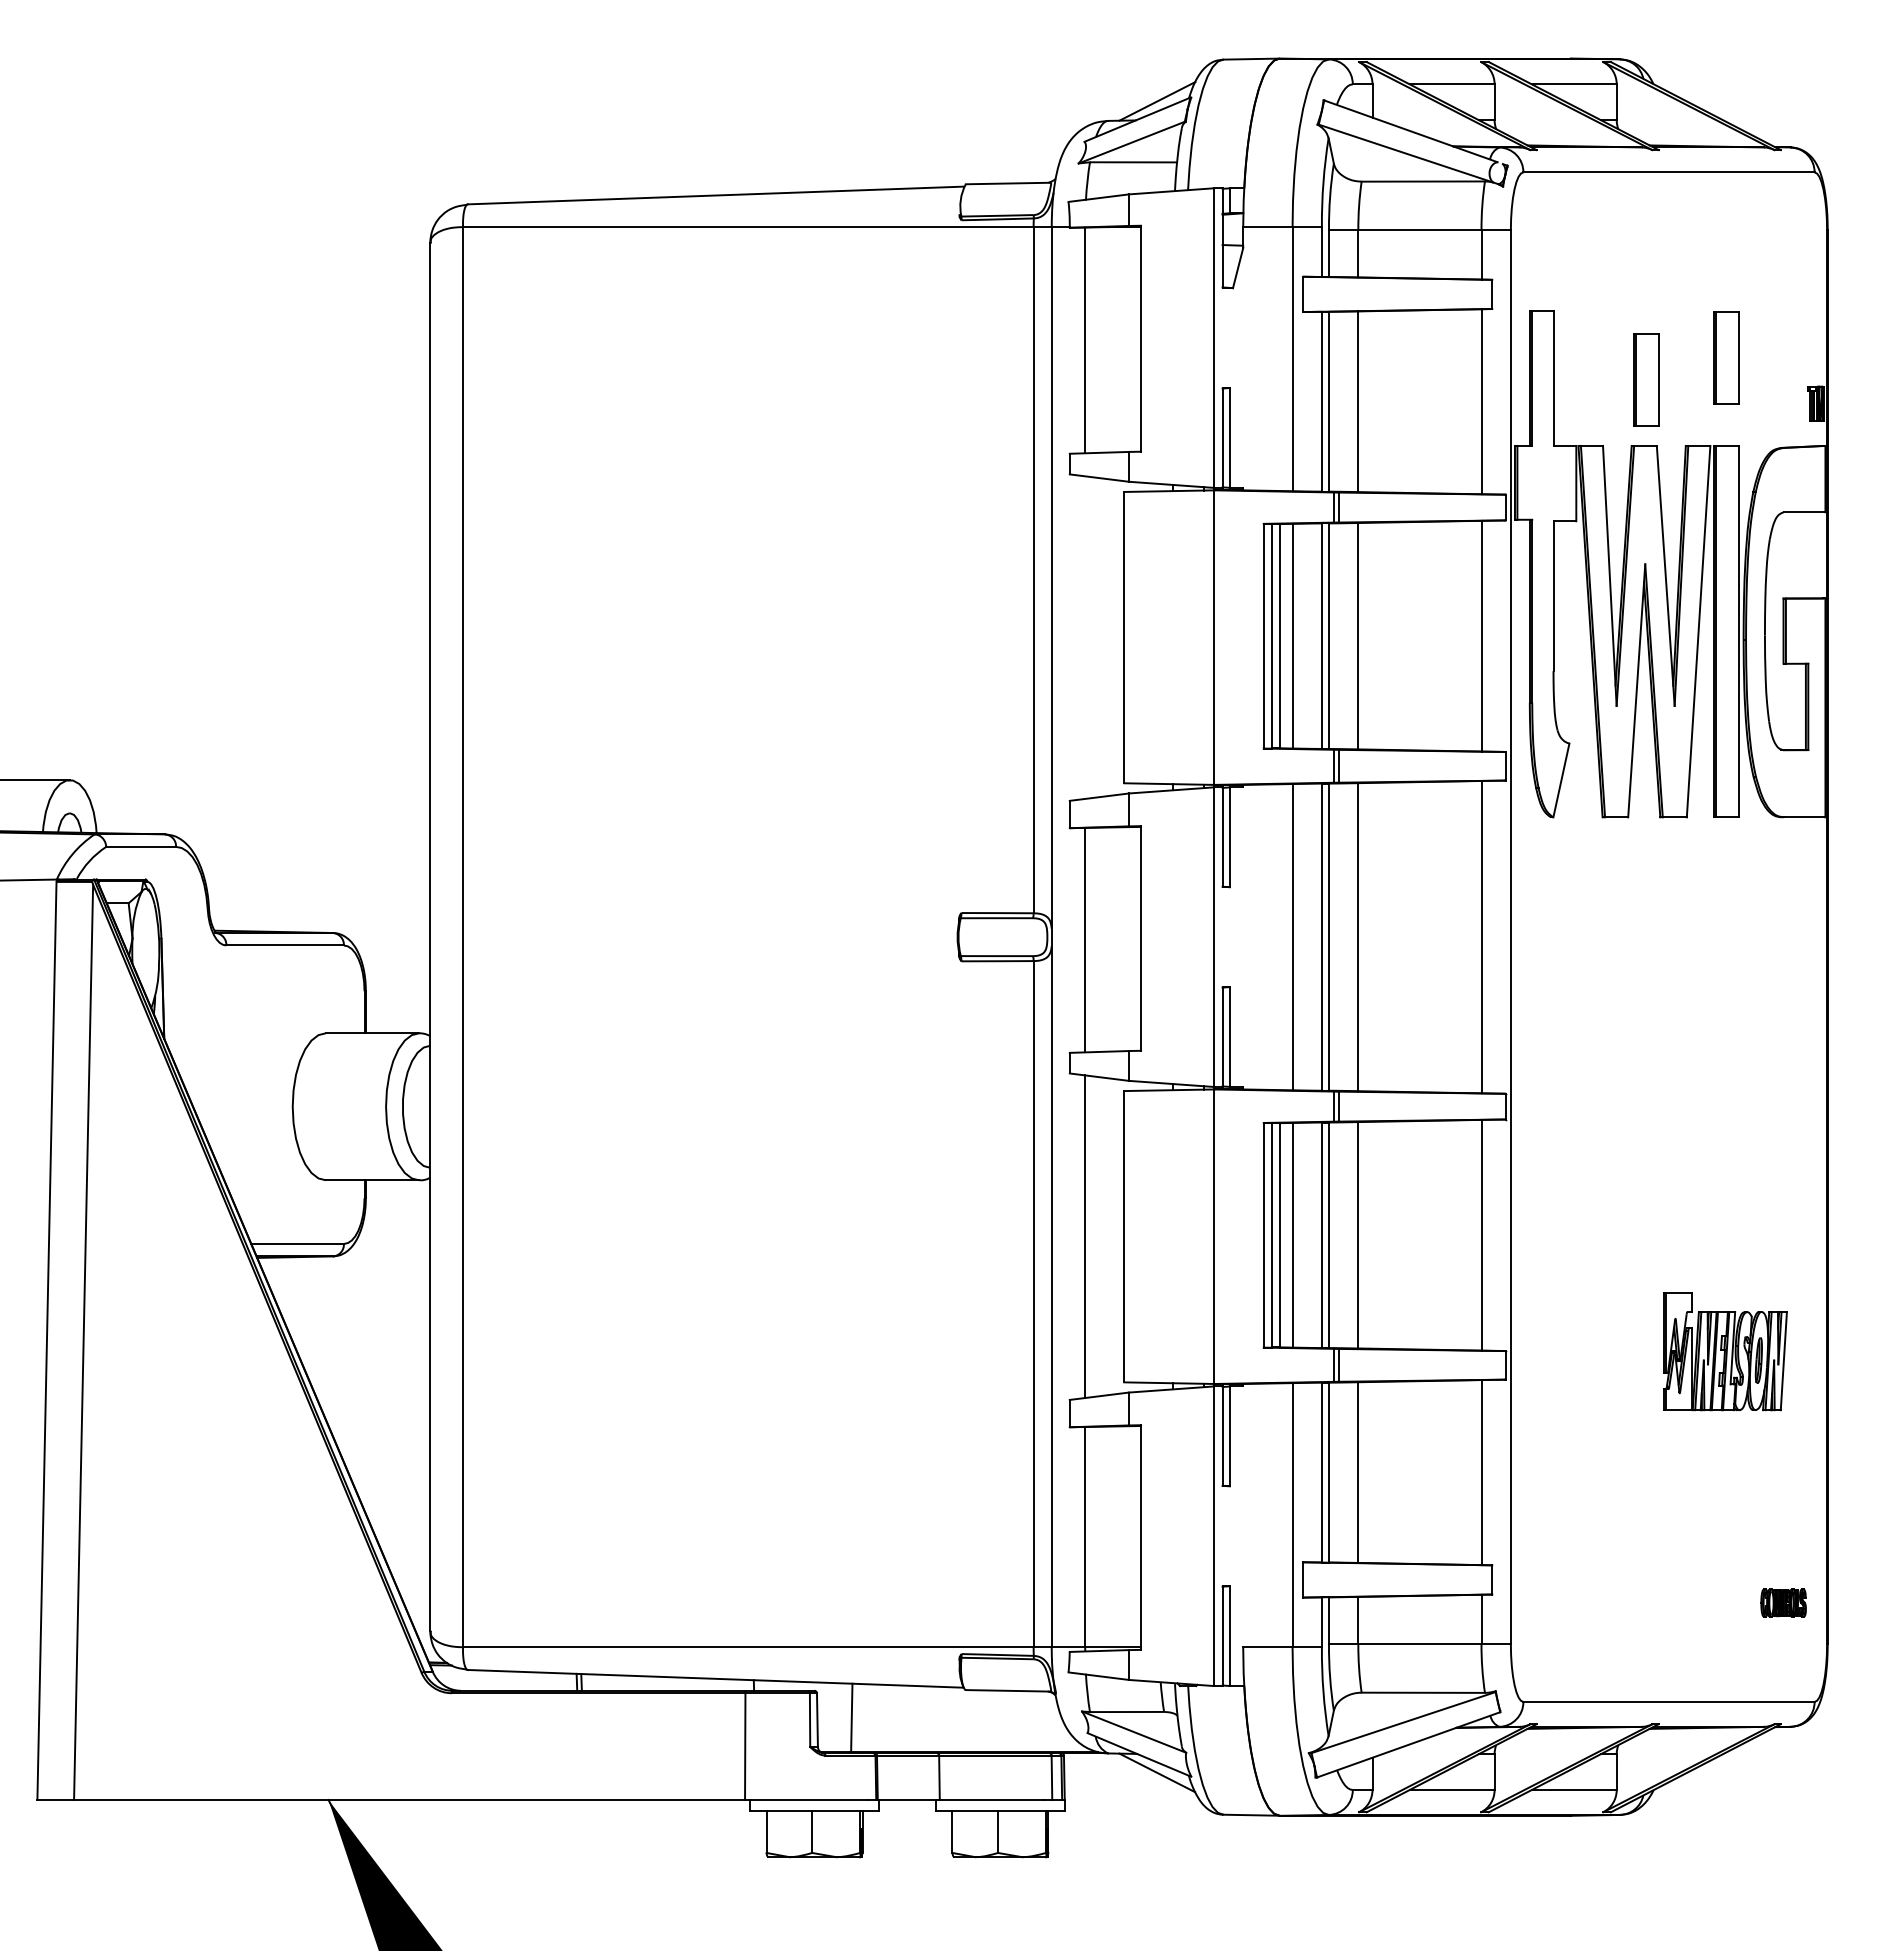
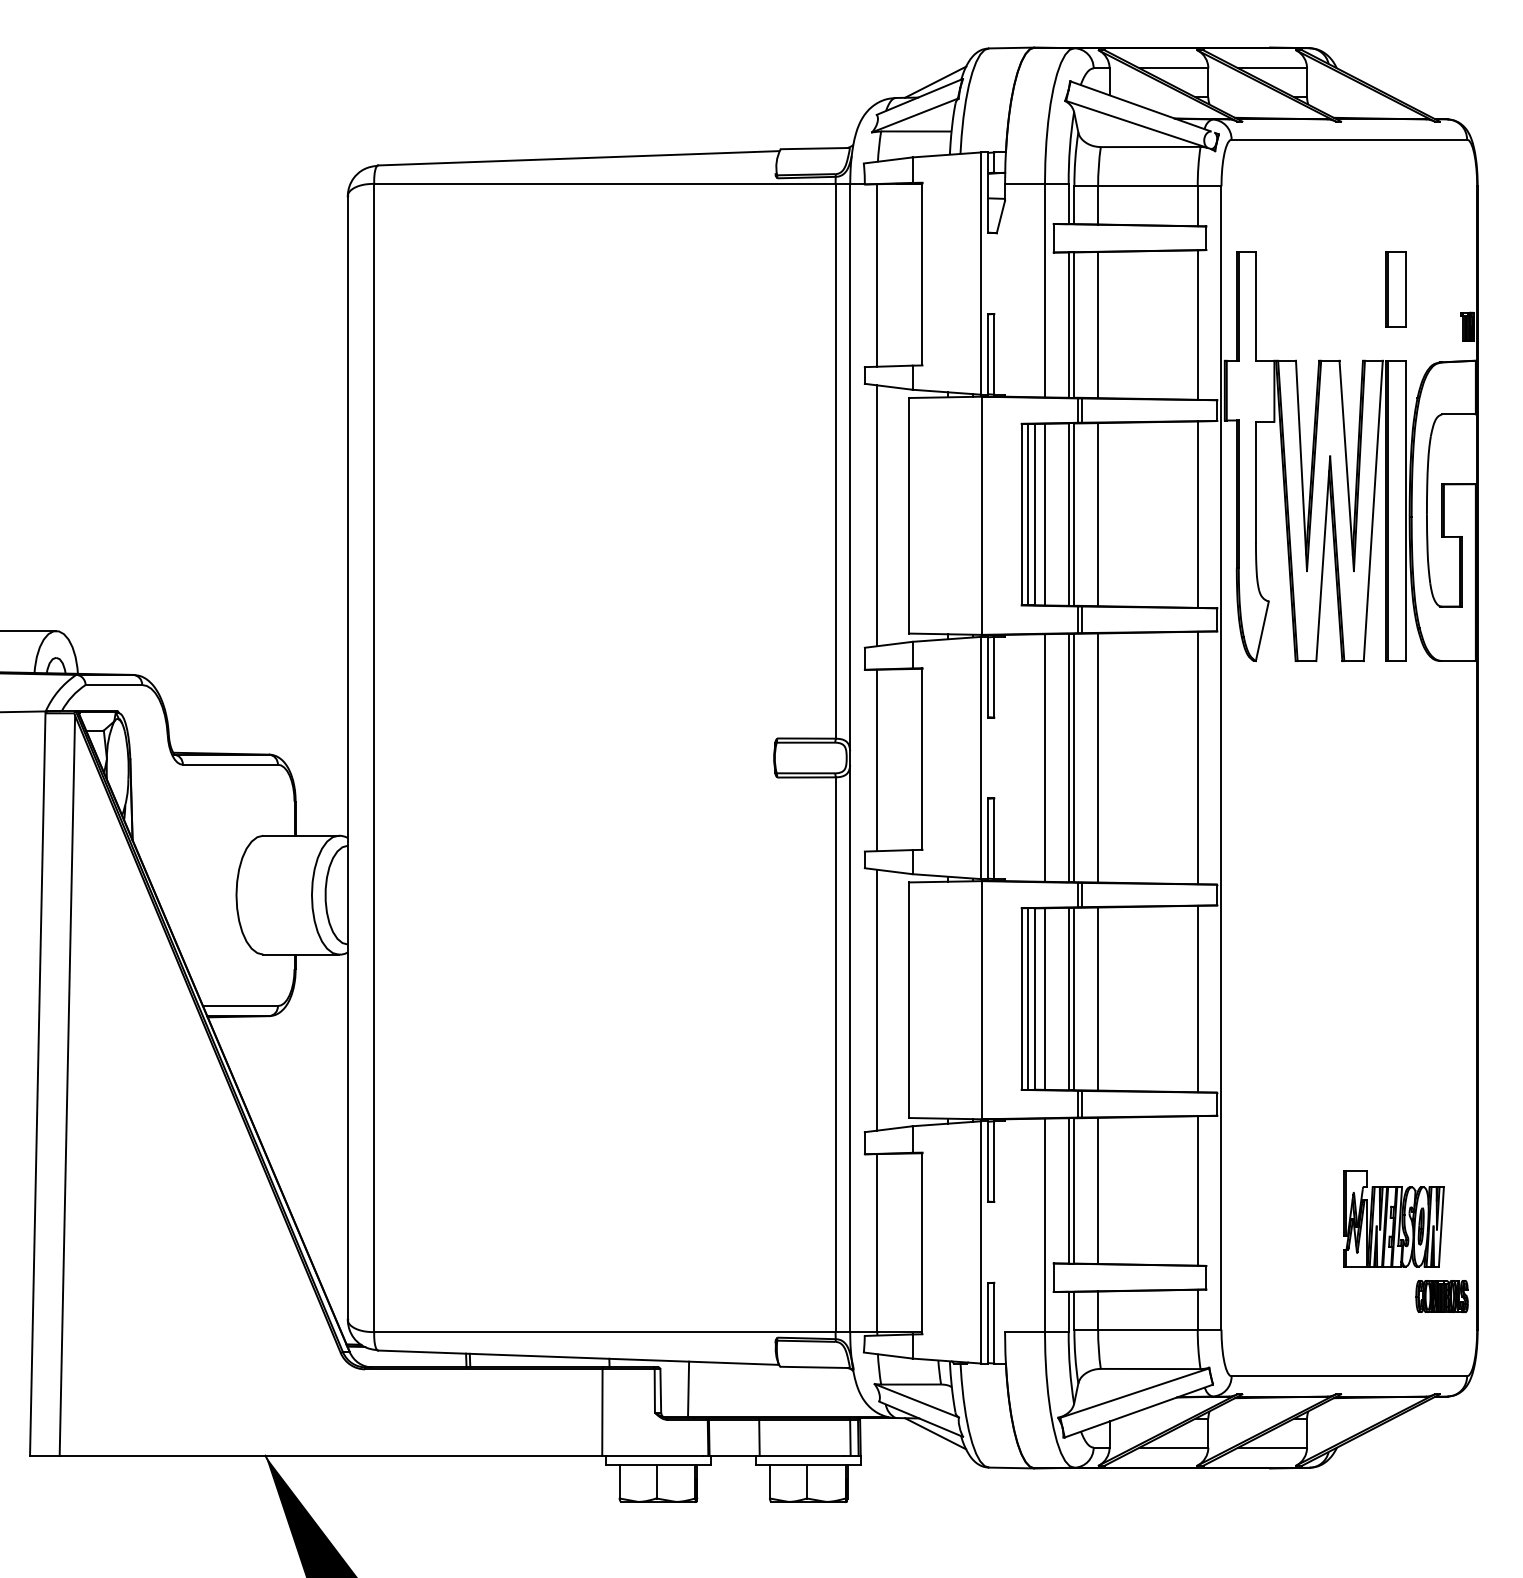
part: (1646, 379) -> (1331, 307), removed
line: (1085, 637) -> (877, 515), added
part: (1725, 1351) -> (1394, 1219), moved
part: (1783, 1602) -> (1441, 1295), size x1.43

